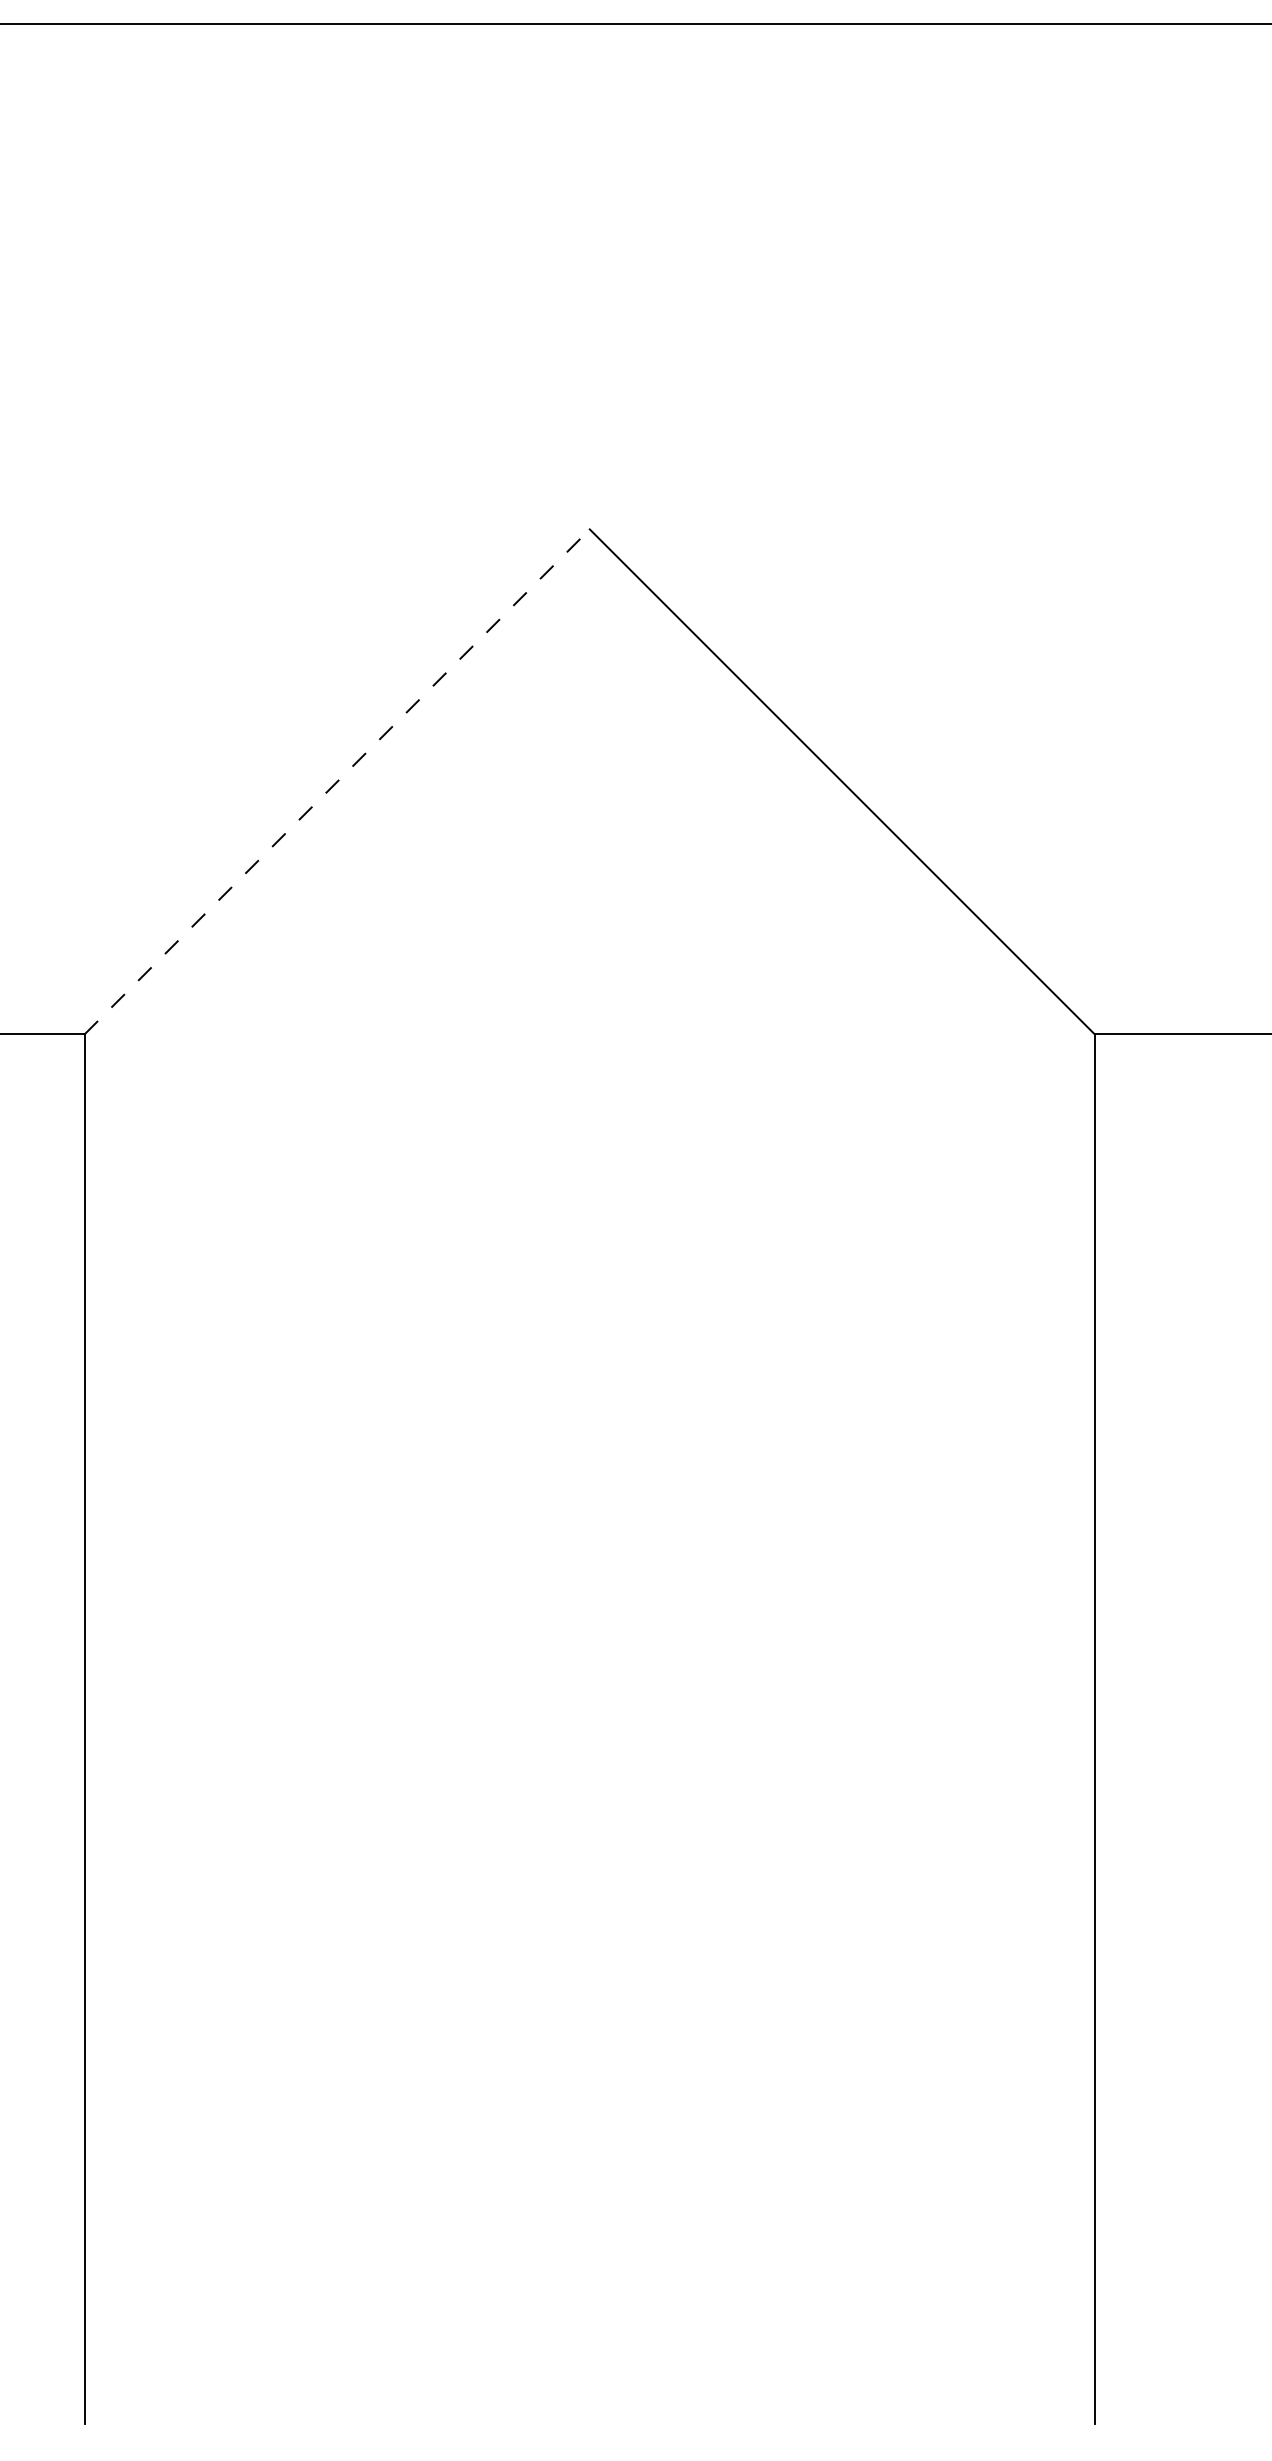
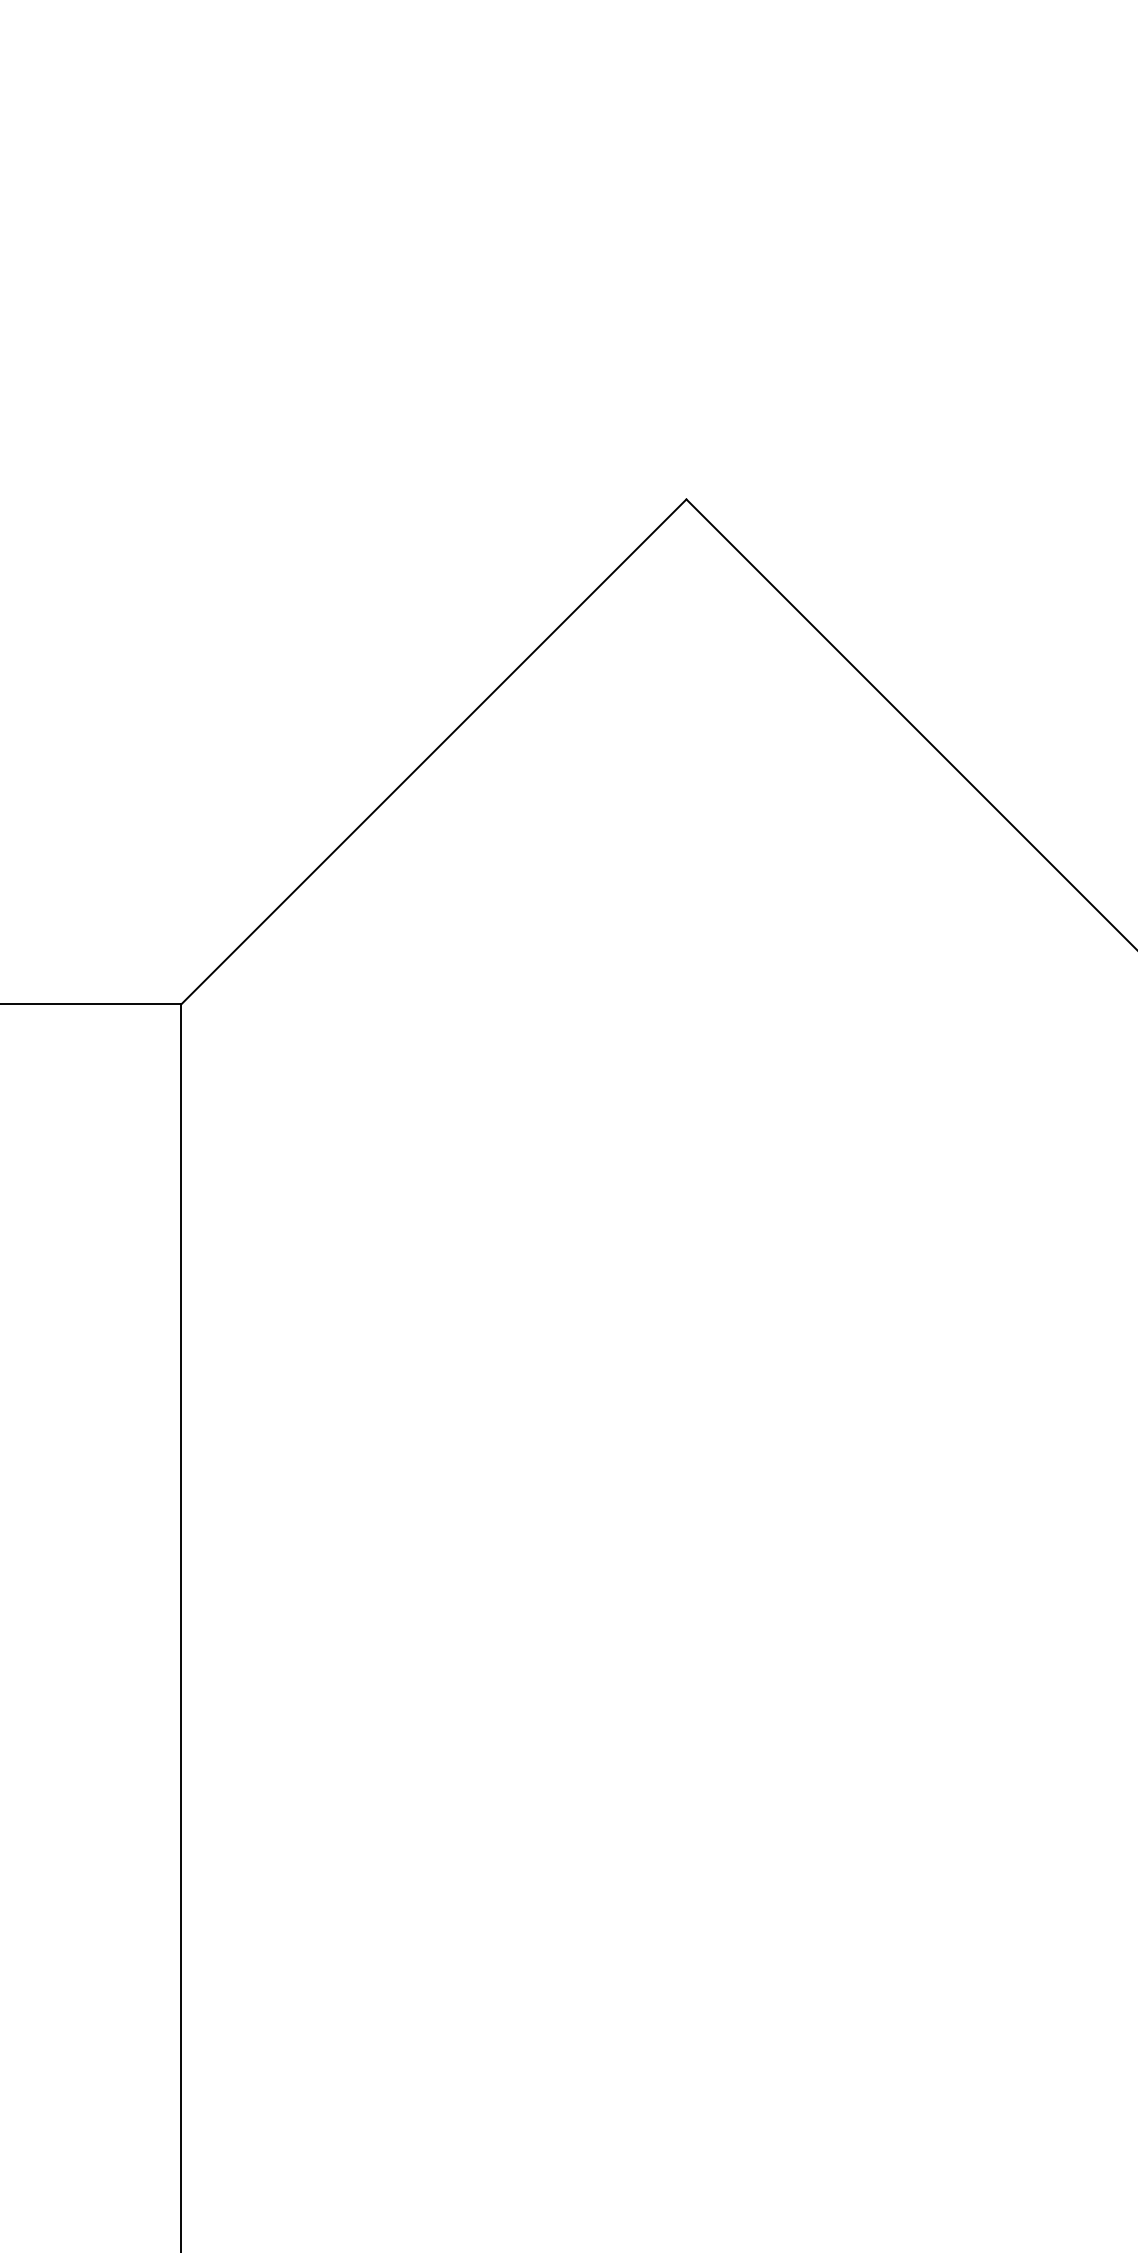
line: (337, 781) -> (434, 751), dashed -> solid

